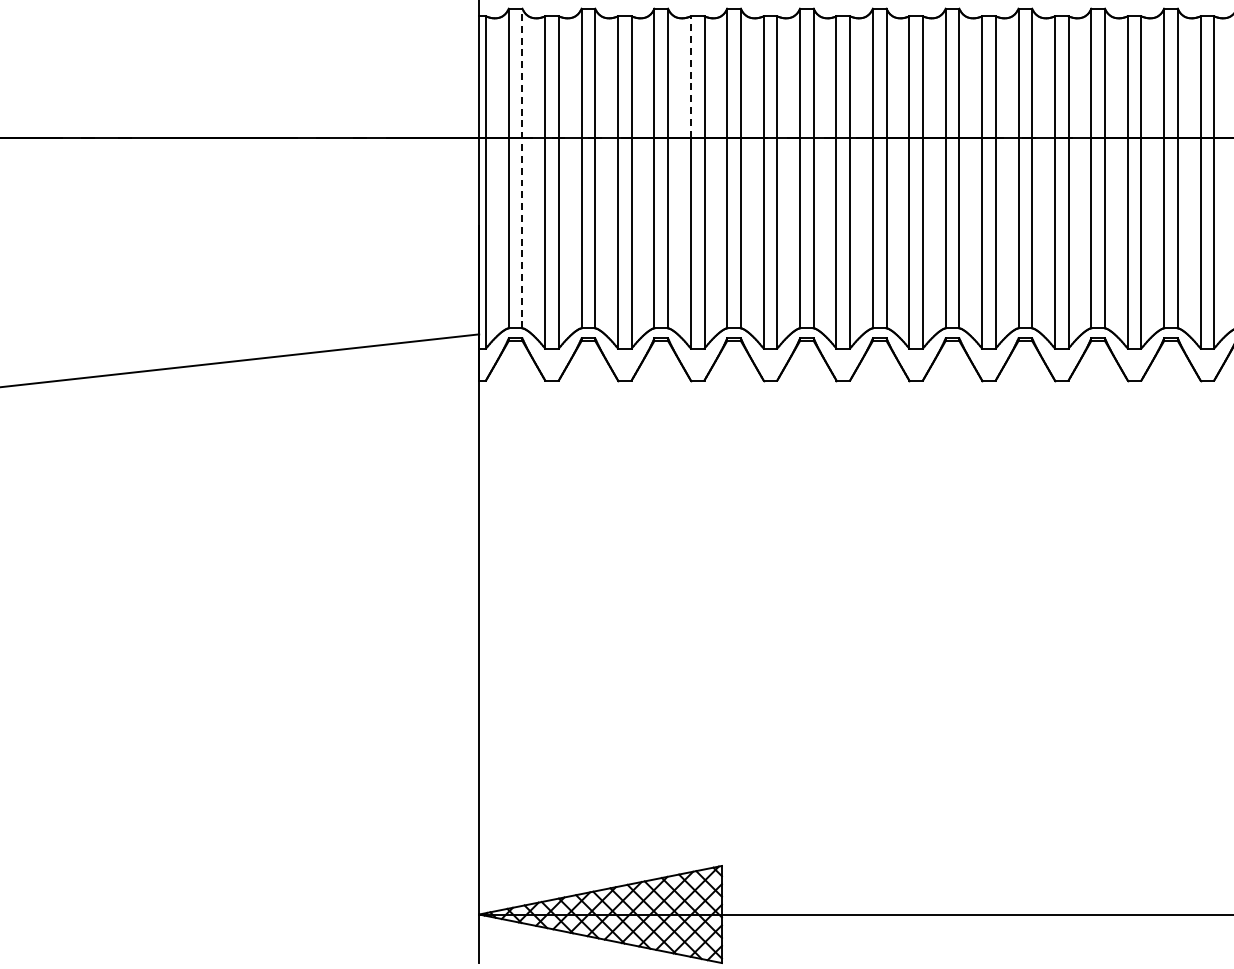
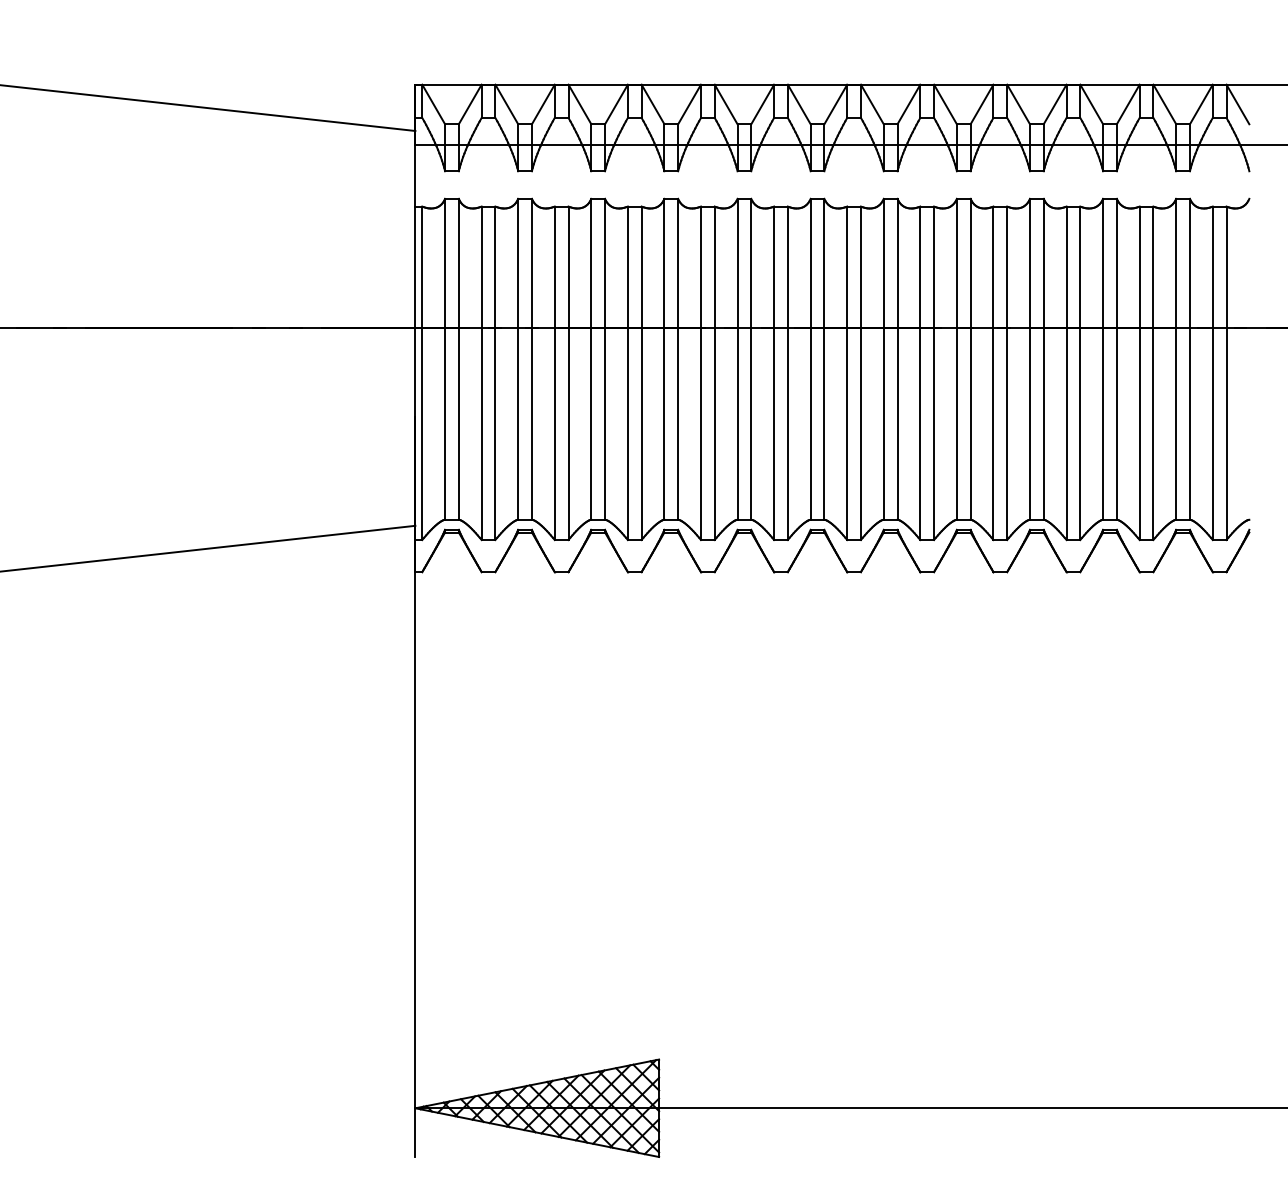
line: (690, 77) -> (627, 267), dashed -> solid
line: (522, 167) -> (458, 358), dashed -> solid

